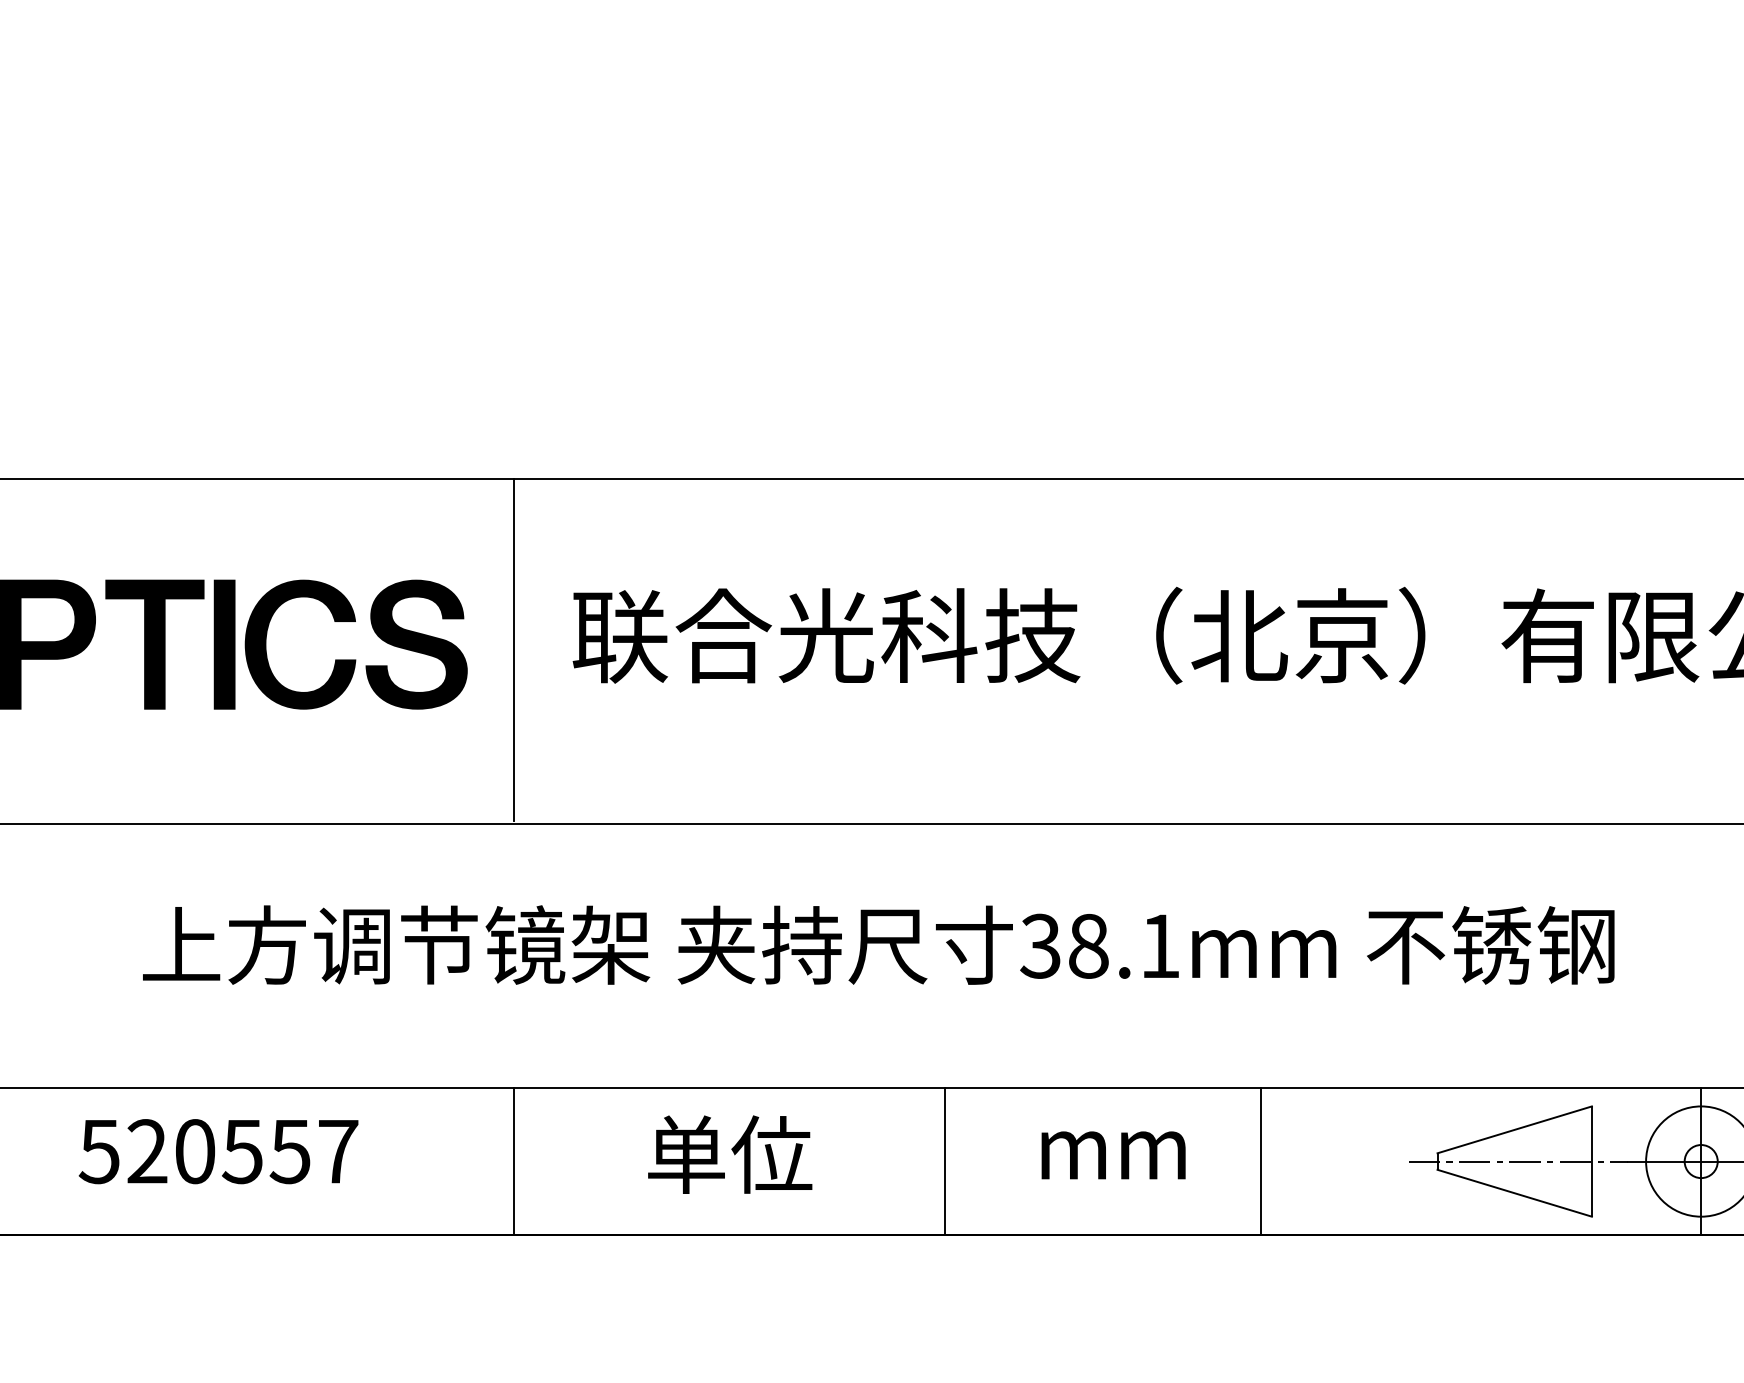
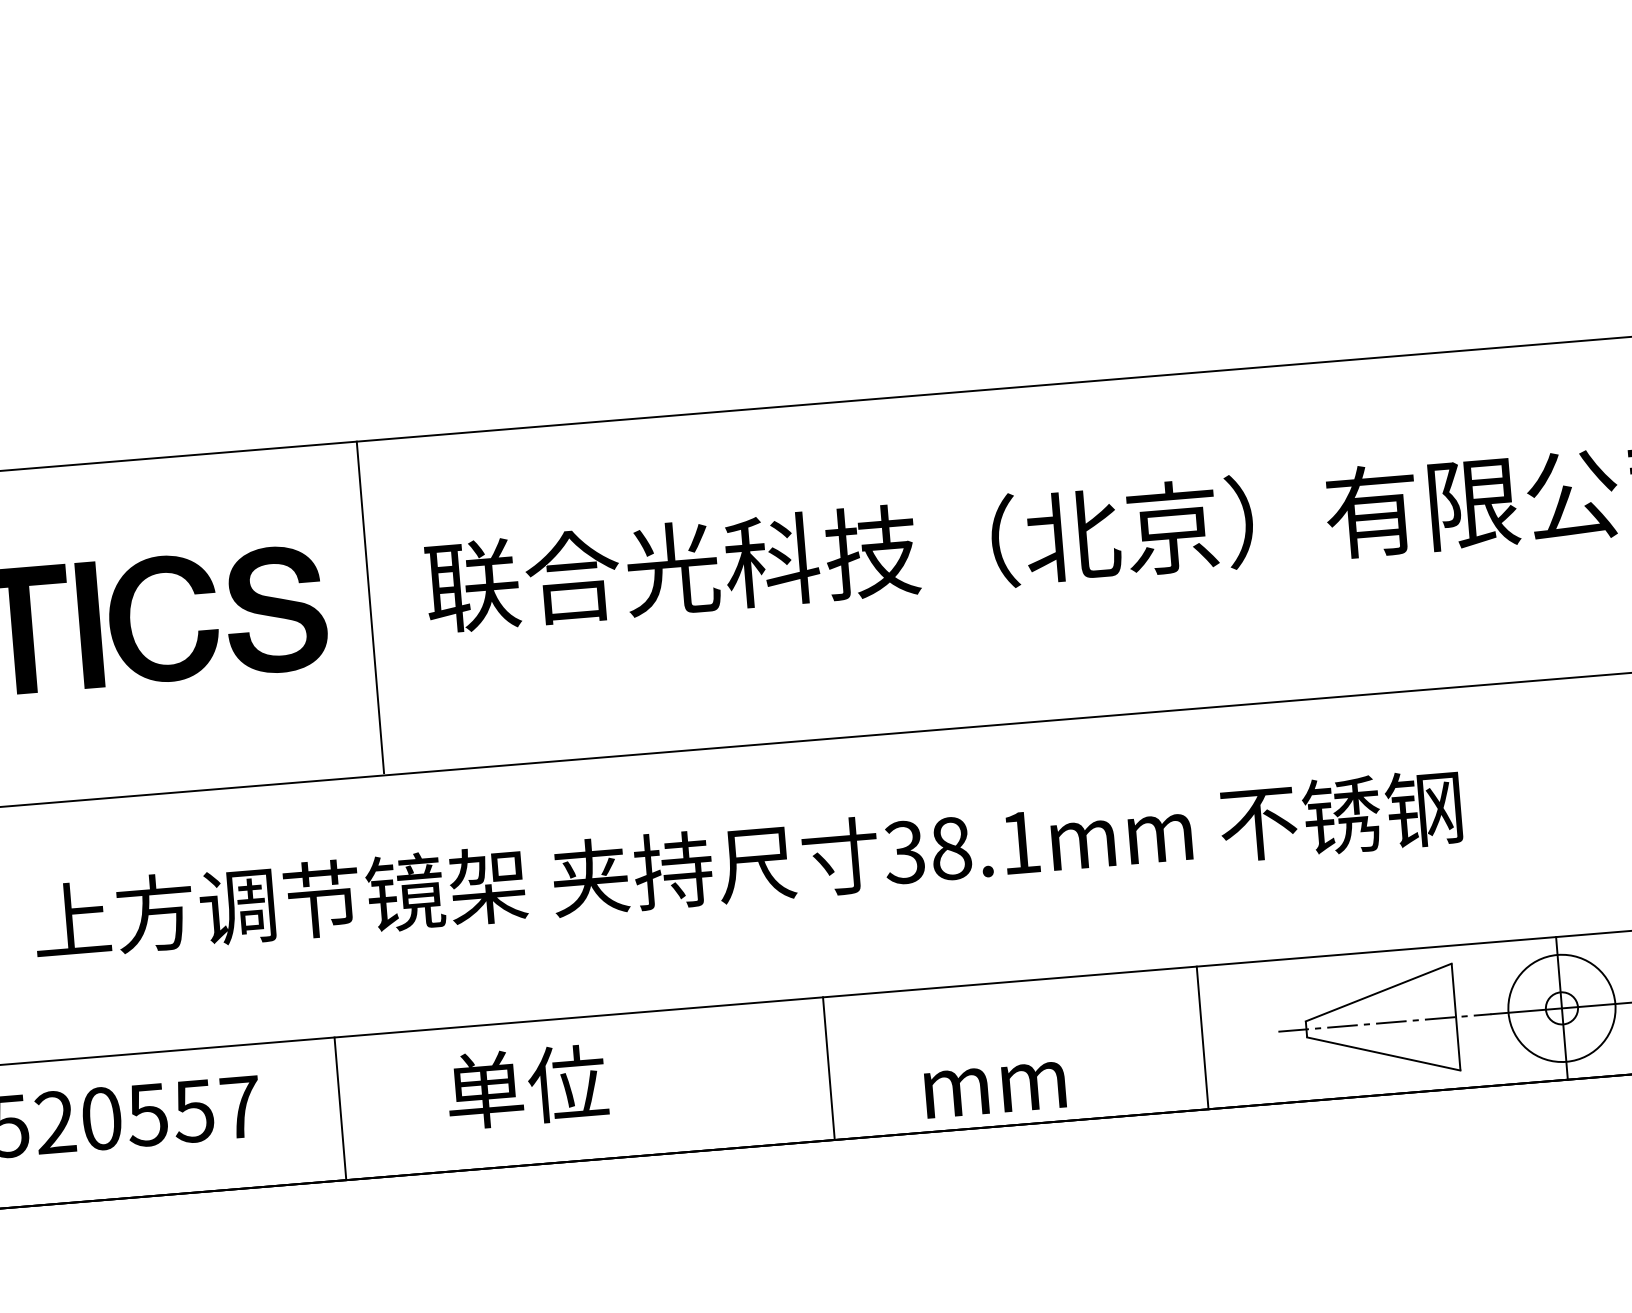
text: (730, 1154) -> (527, 1086), moved
text: (1113, 1155) -> (995, 1090), moved
line: (513, 1161) -> (340, 1108), moved
line: (1261, 1161) -> (1202, 1037), moved

